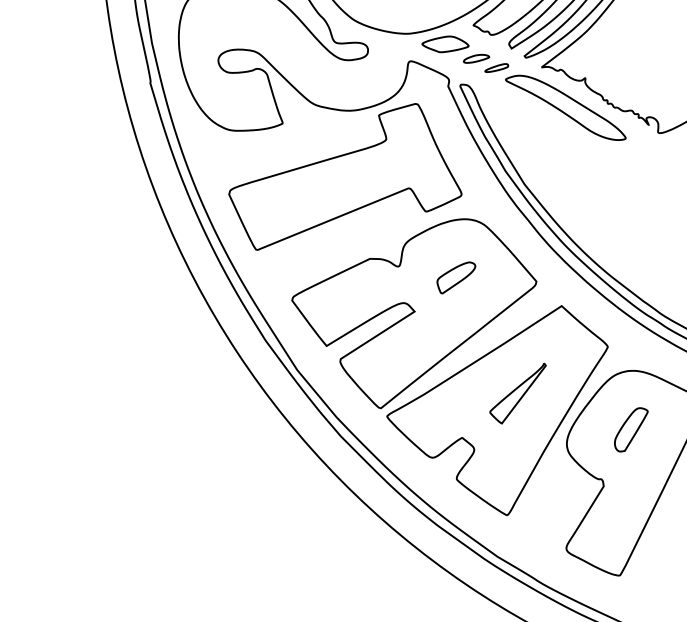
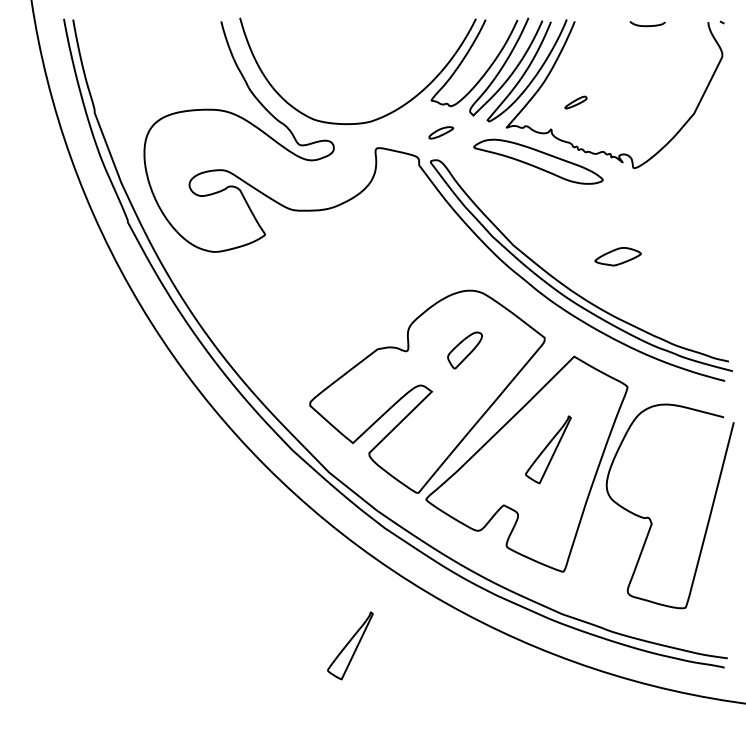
part: (445, 44) -> (617, 256), moved
part: (496, 67) -> (575, 102), moved
part: (348, 179) -> (340, 276), removed
part: (630, 429) -> (666, 463), removed
part: (283, 544) -> (350, 645), added

